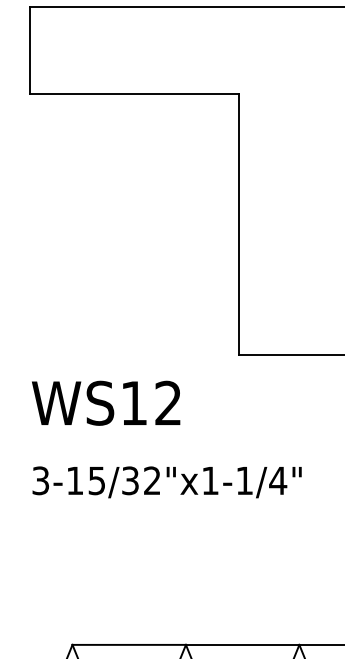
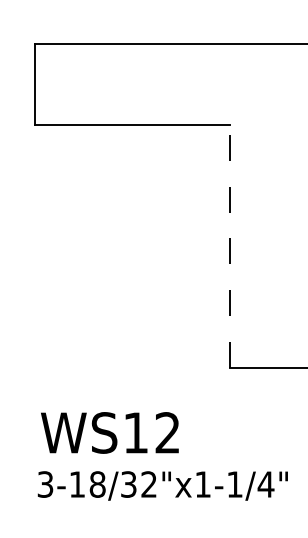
line: (239, 224) -> (230, 246), solid -> dashed
text: (106, 402) -> (110, 432), moved
text: (96, 480) -> (97, 484), 3-15/32"x1-1/4" -> 3-18/32"x1-1/4"

